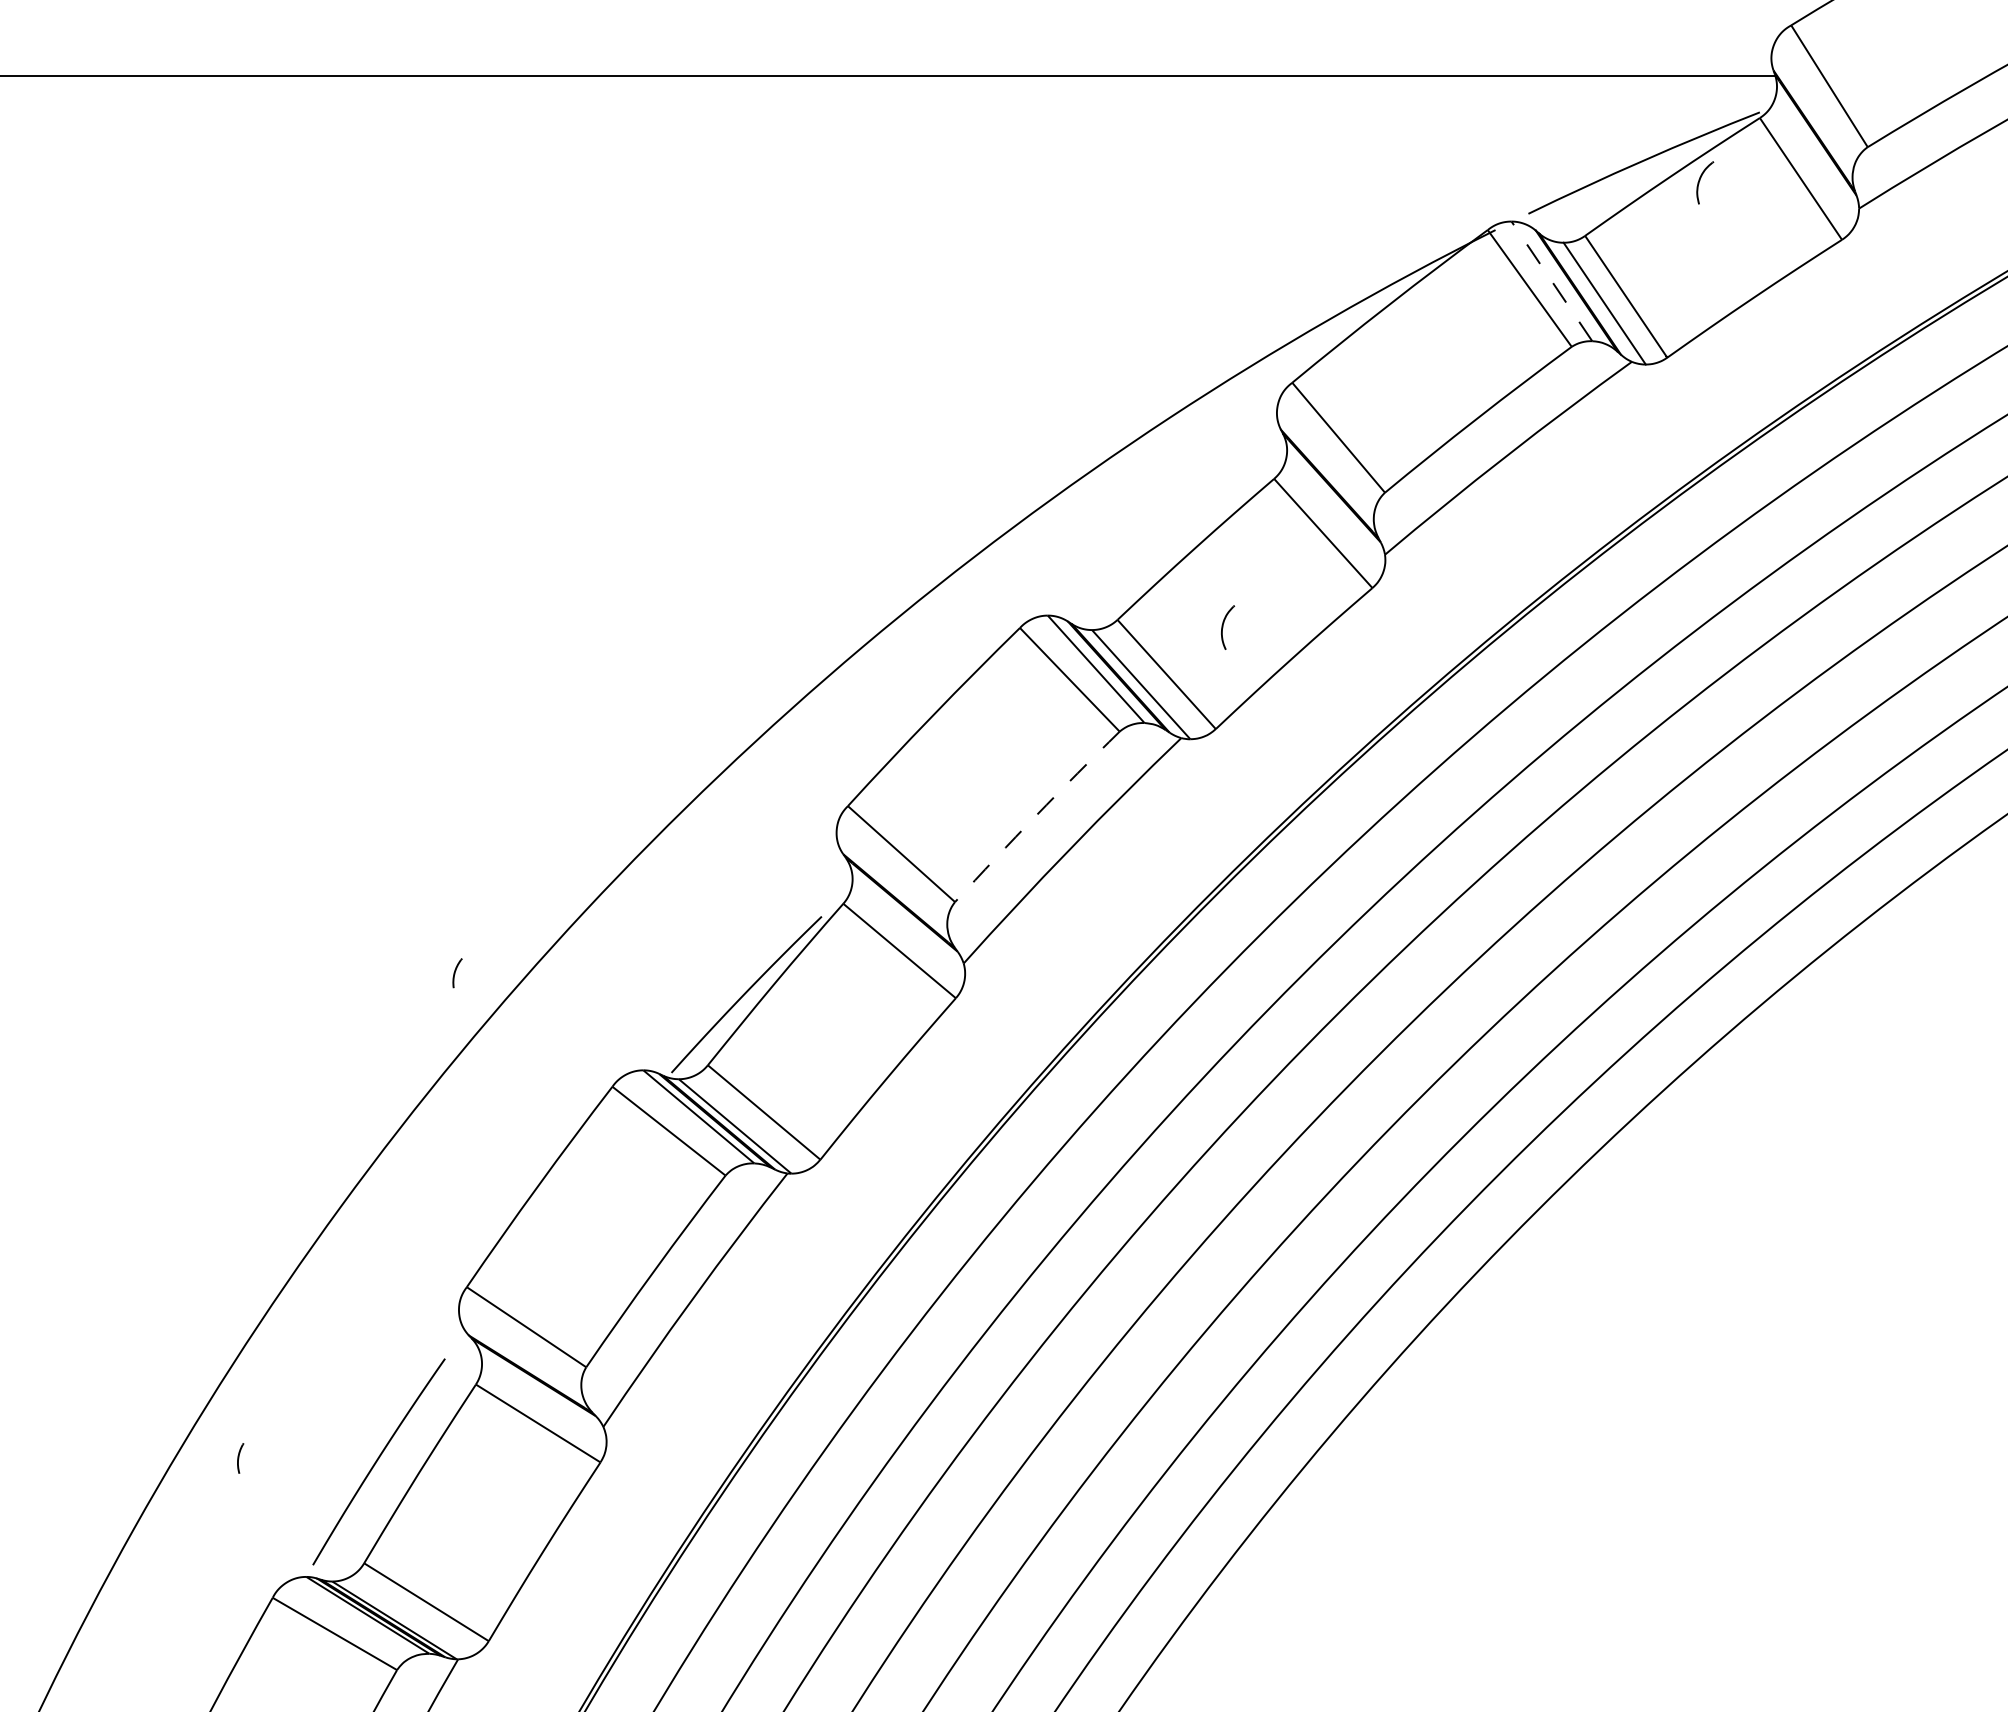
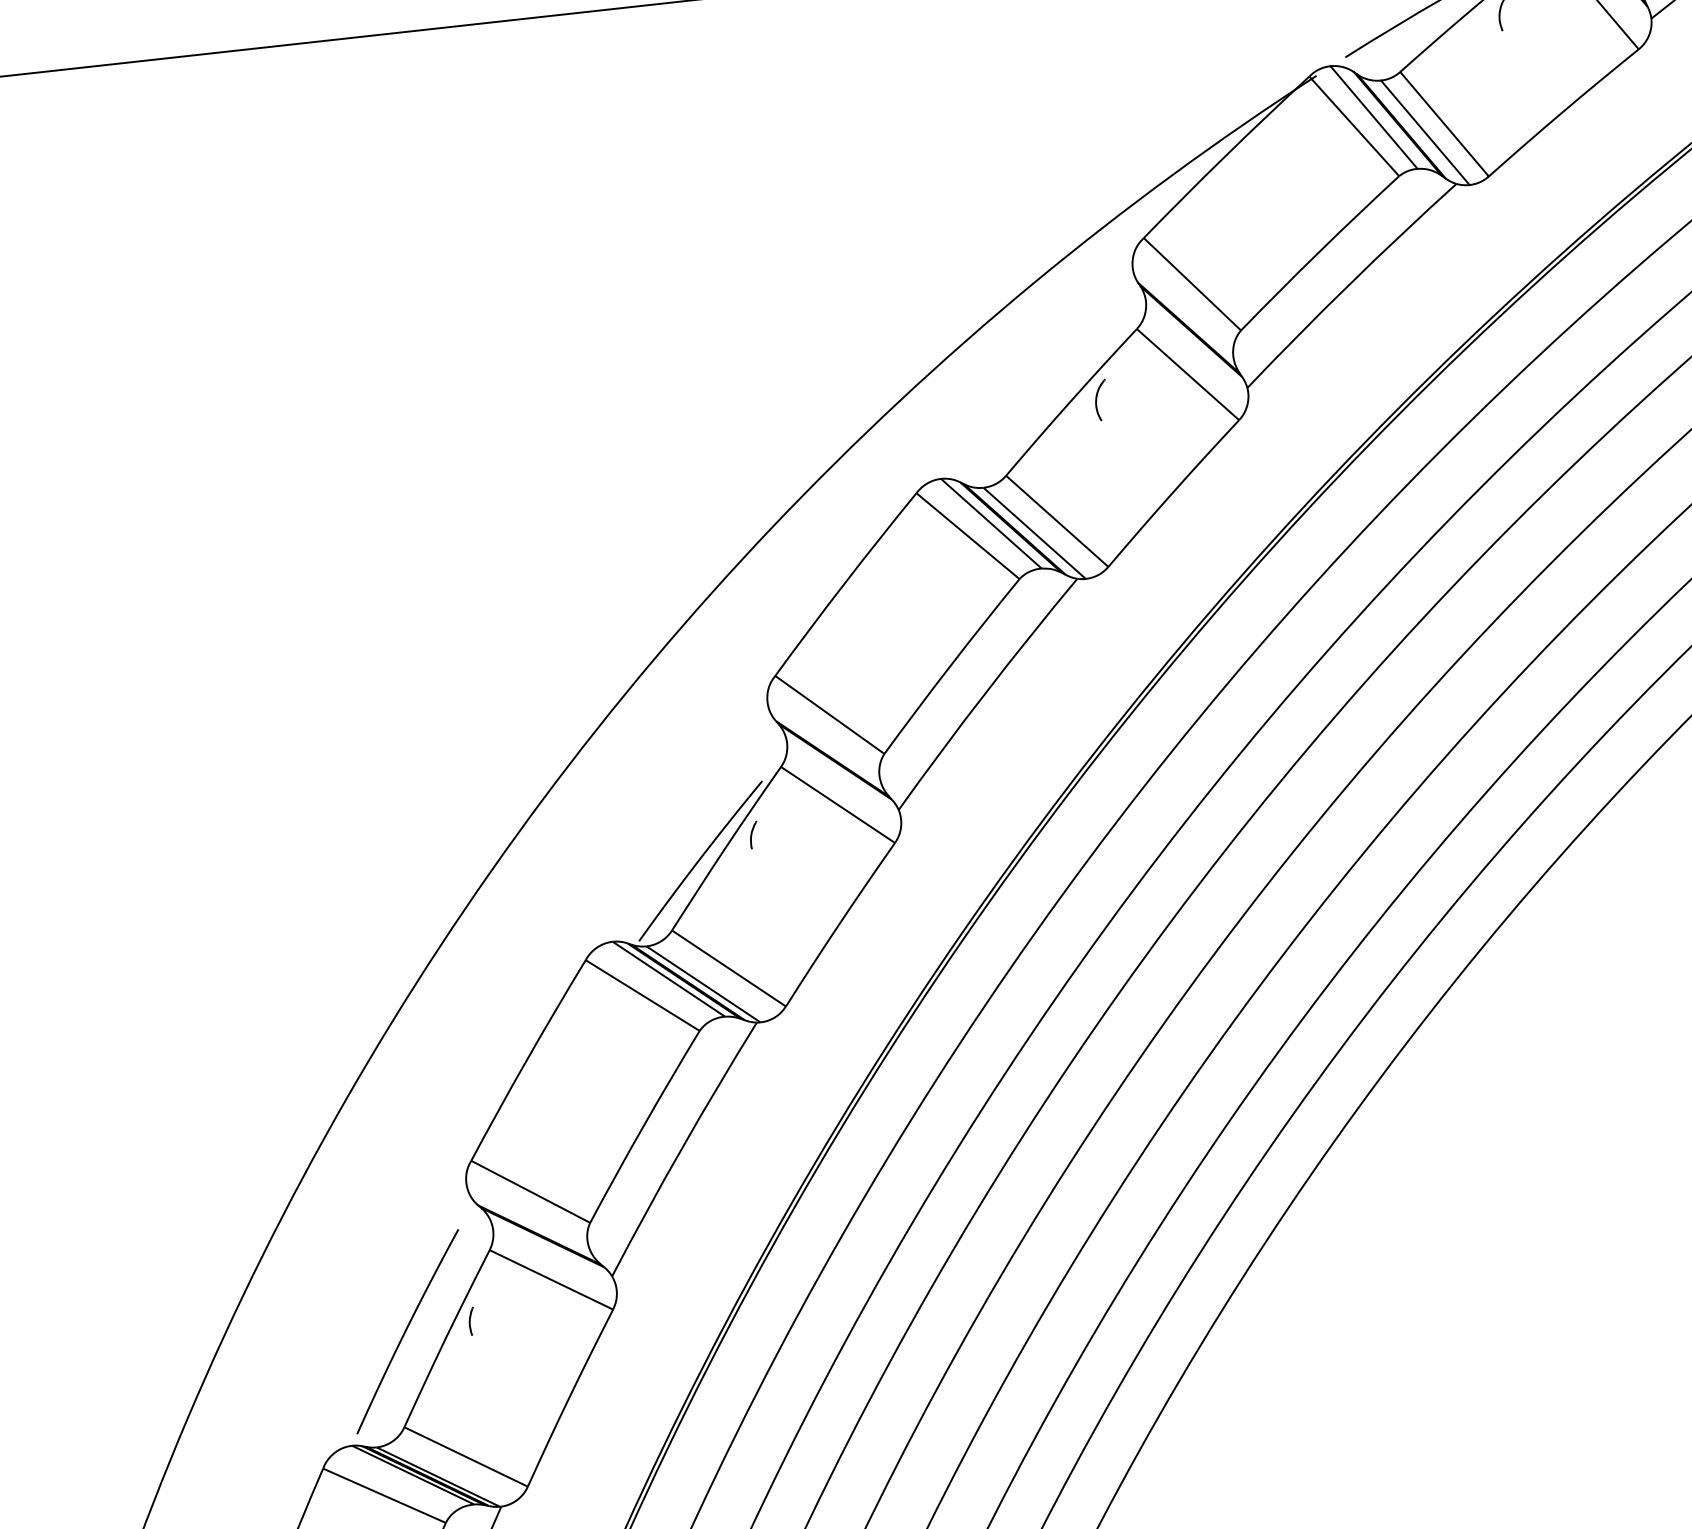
line: (1551, 280) -> (1373, 116), dashed -> solid
part: (1228, 627) -> (1101, 400), moved
arc: (1036, 815) -> (951, 665), dashed -> solid
part: (457, 973) -> (754, 835), moved
part: (240, 1458) -> (471, 1321), moved

